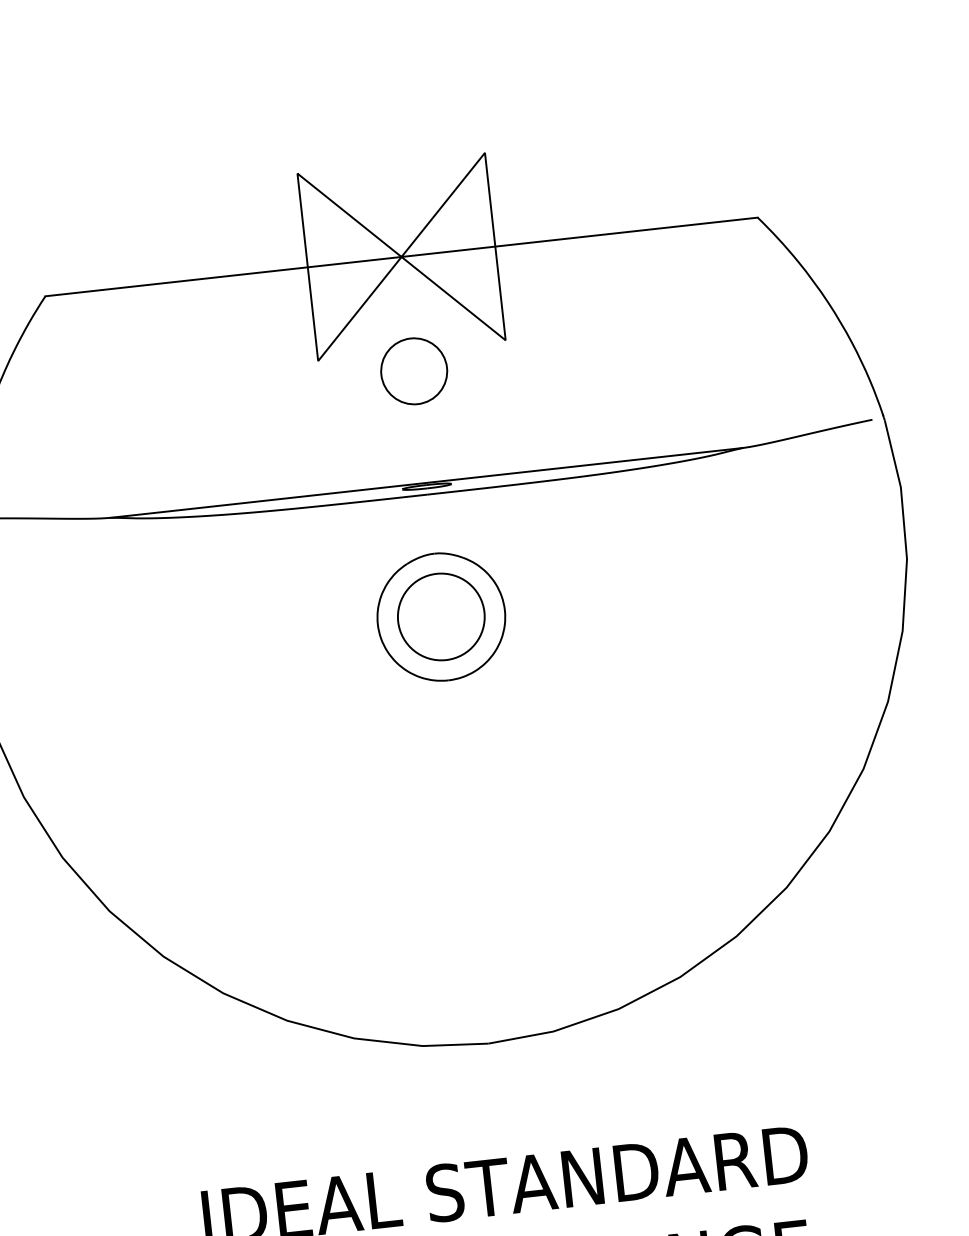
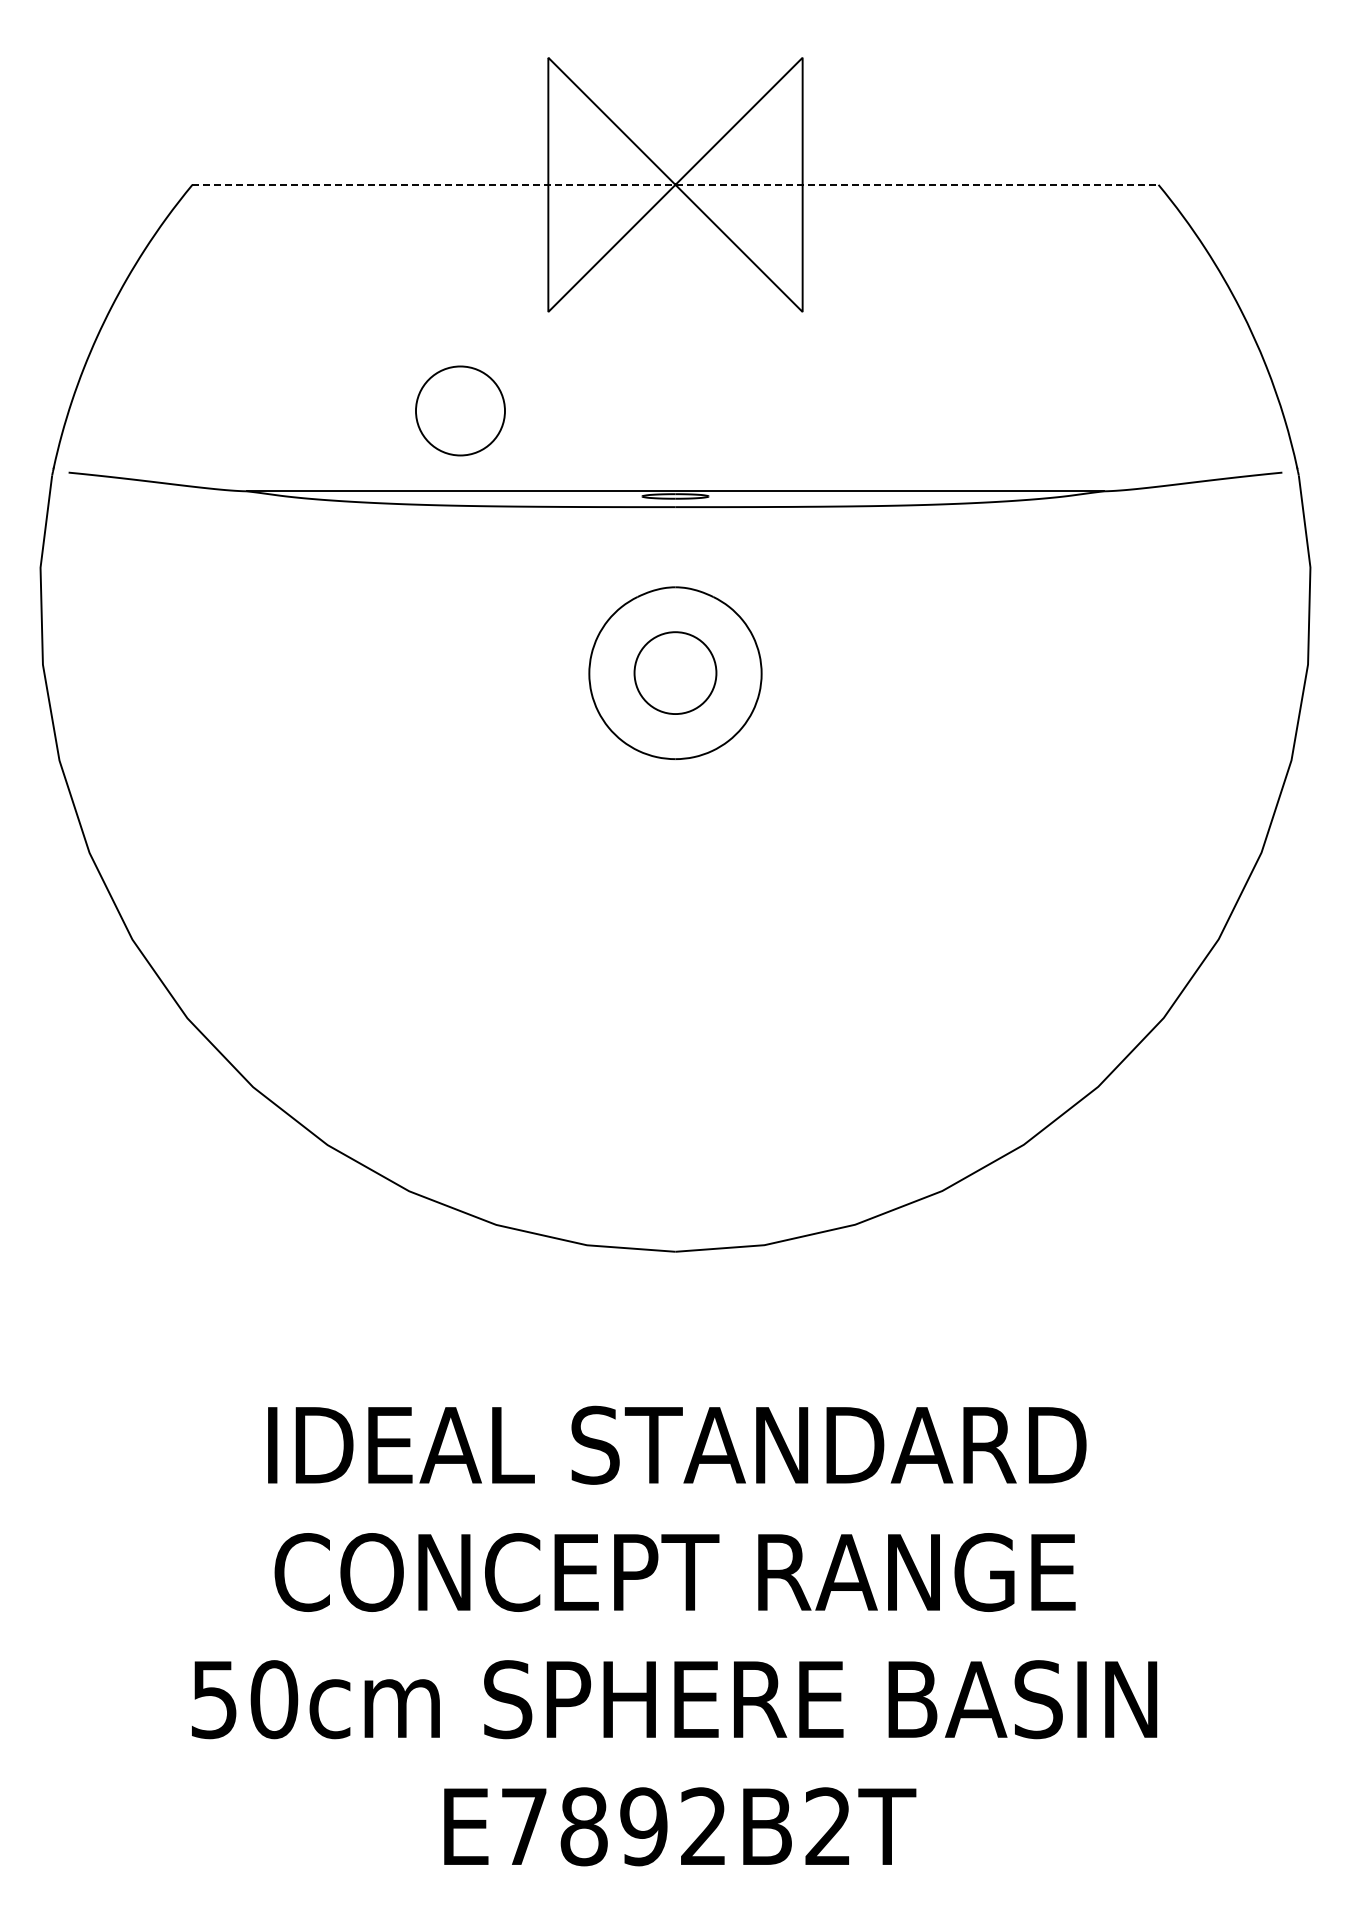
line: (401, 256) -> (675, 184), solid -> dashed
circle: (414, 370) -> (460, 410), moved
circle: (441, 616) -> (675, 672), size x0.7

